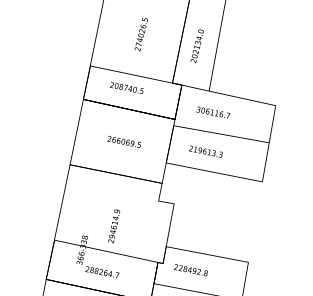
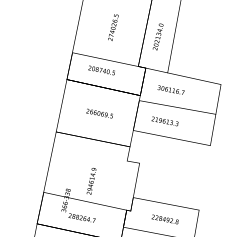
text: (190, 270) -> (164, 219), moved

